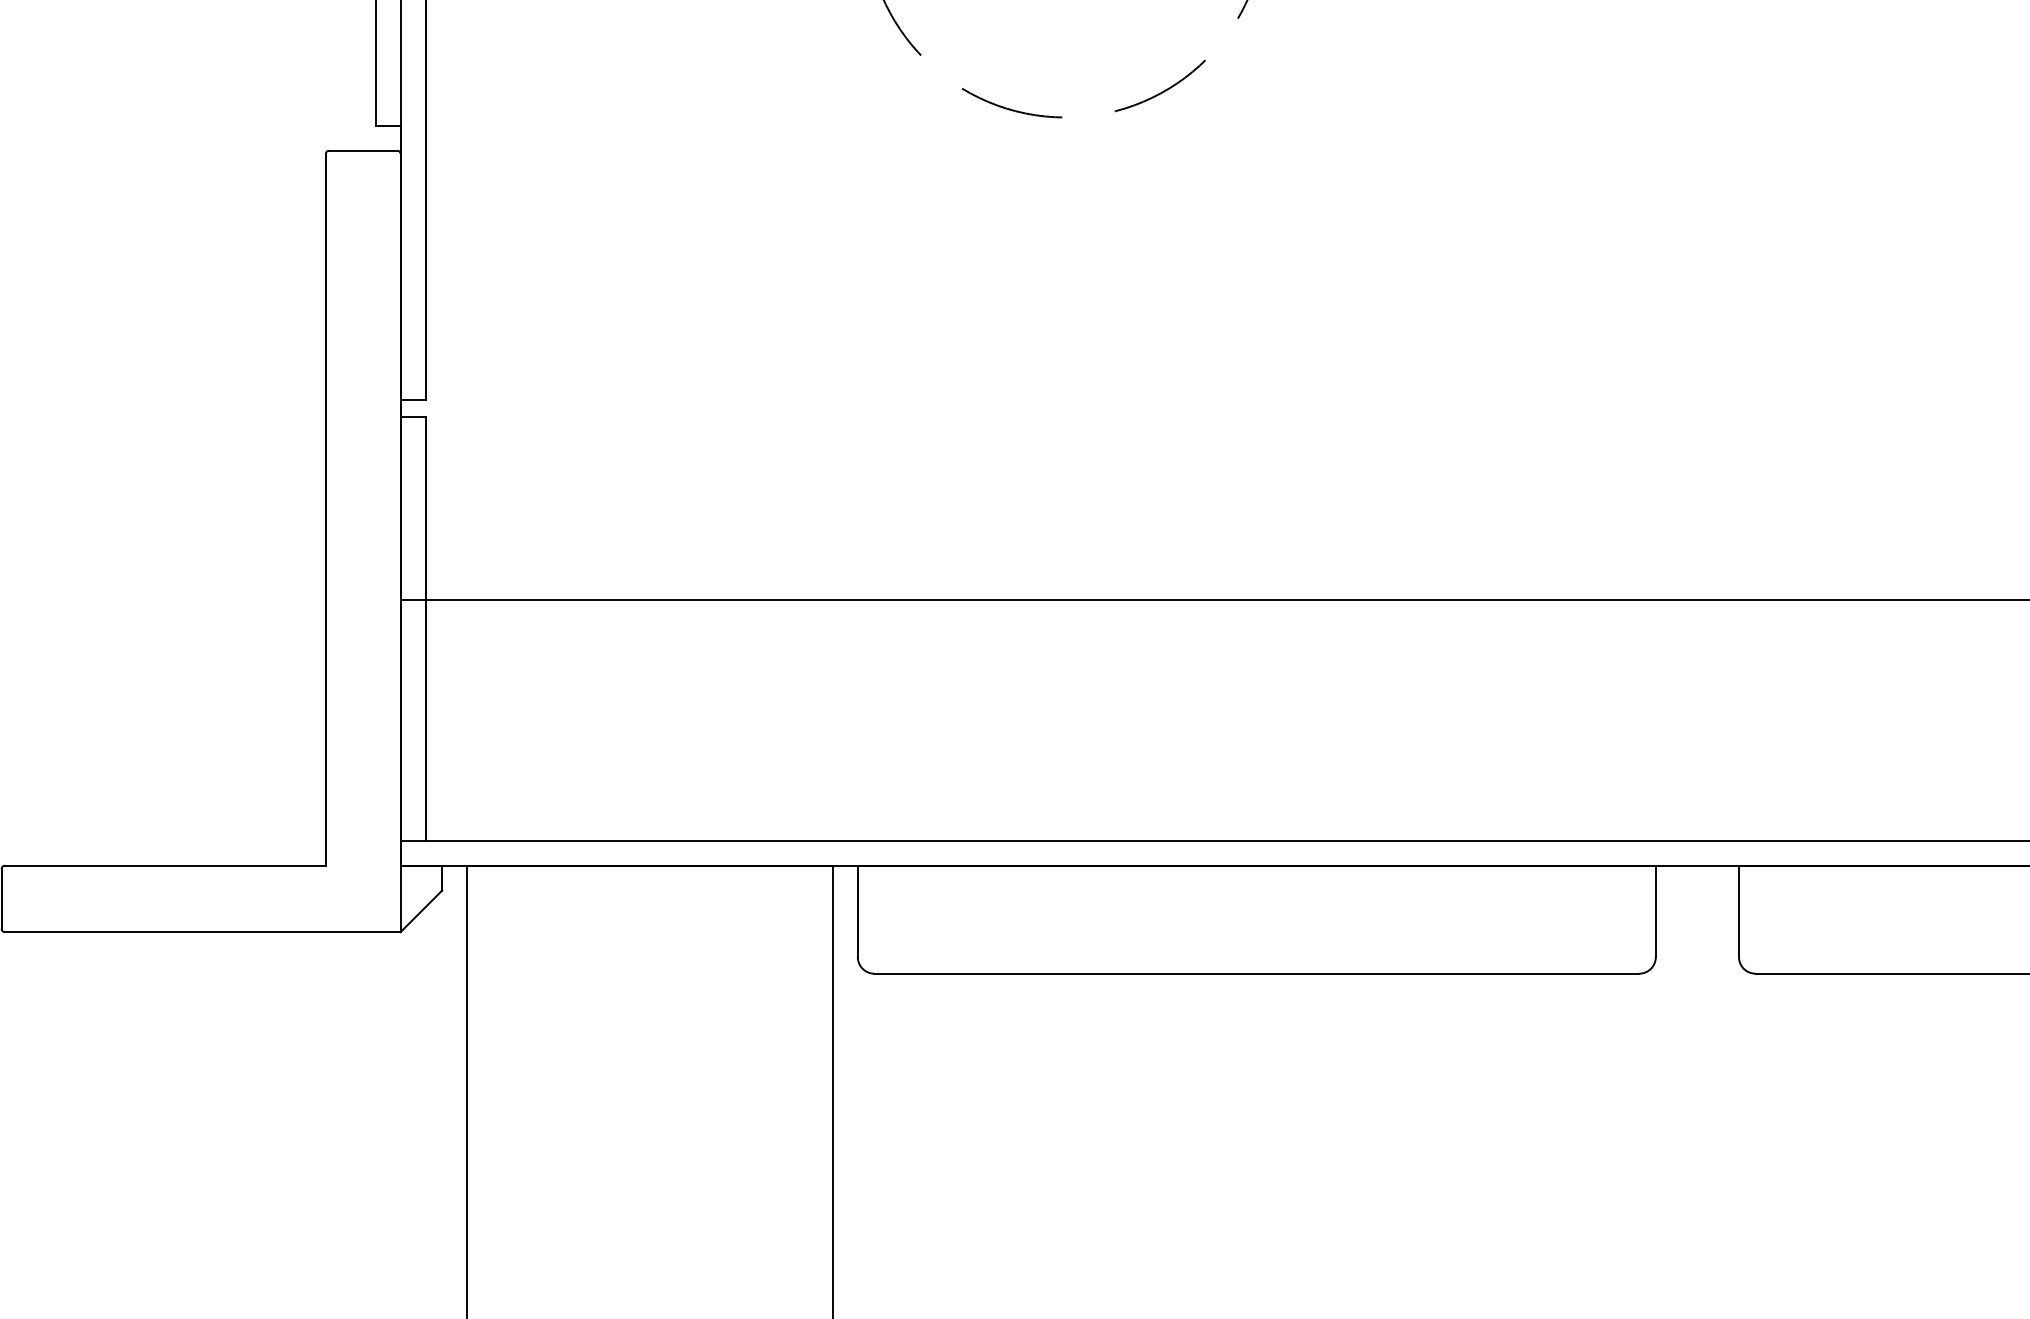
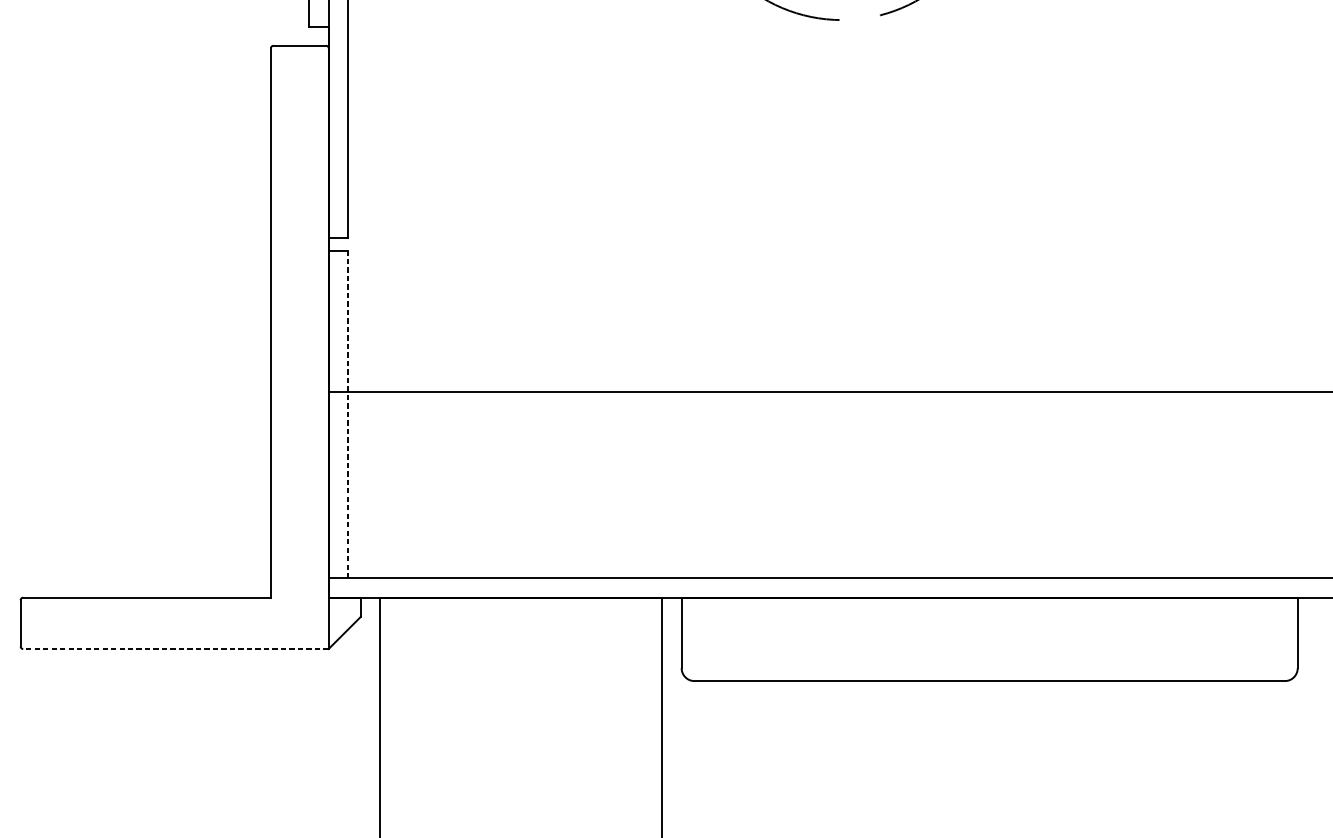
line: (425, 628) -> (347, 414), solid -> dashed
line: (202, 932) -> (175, 649), solid -> dashed

